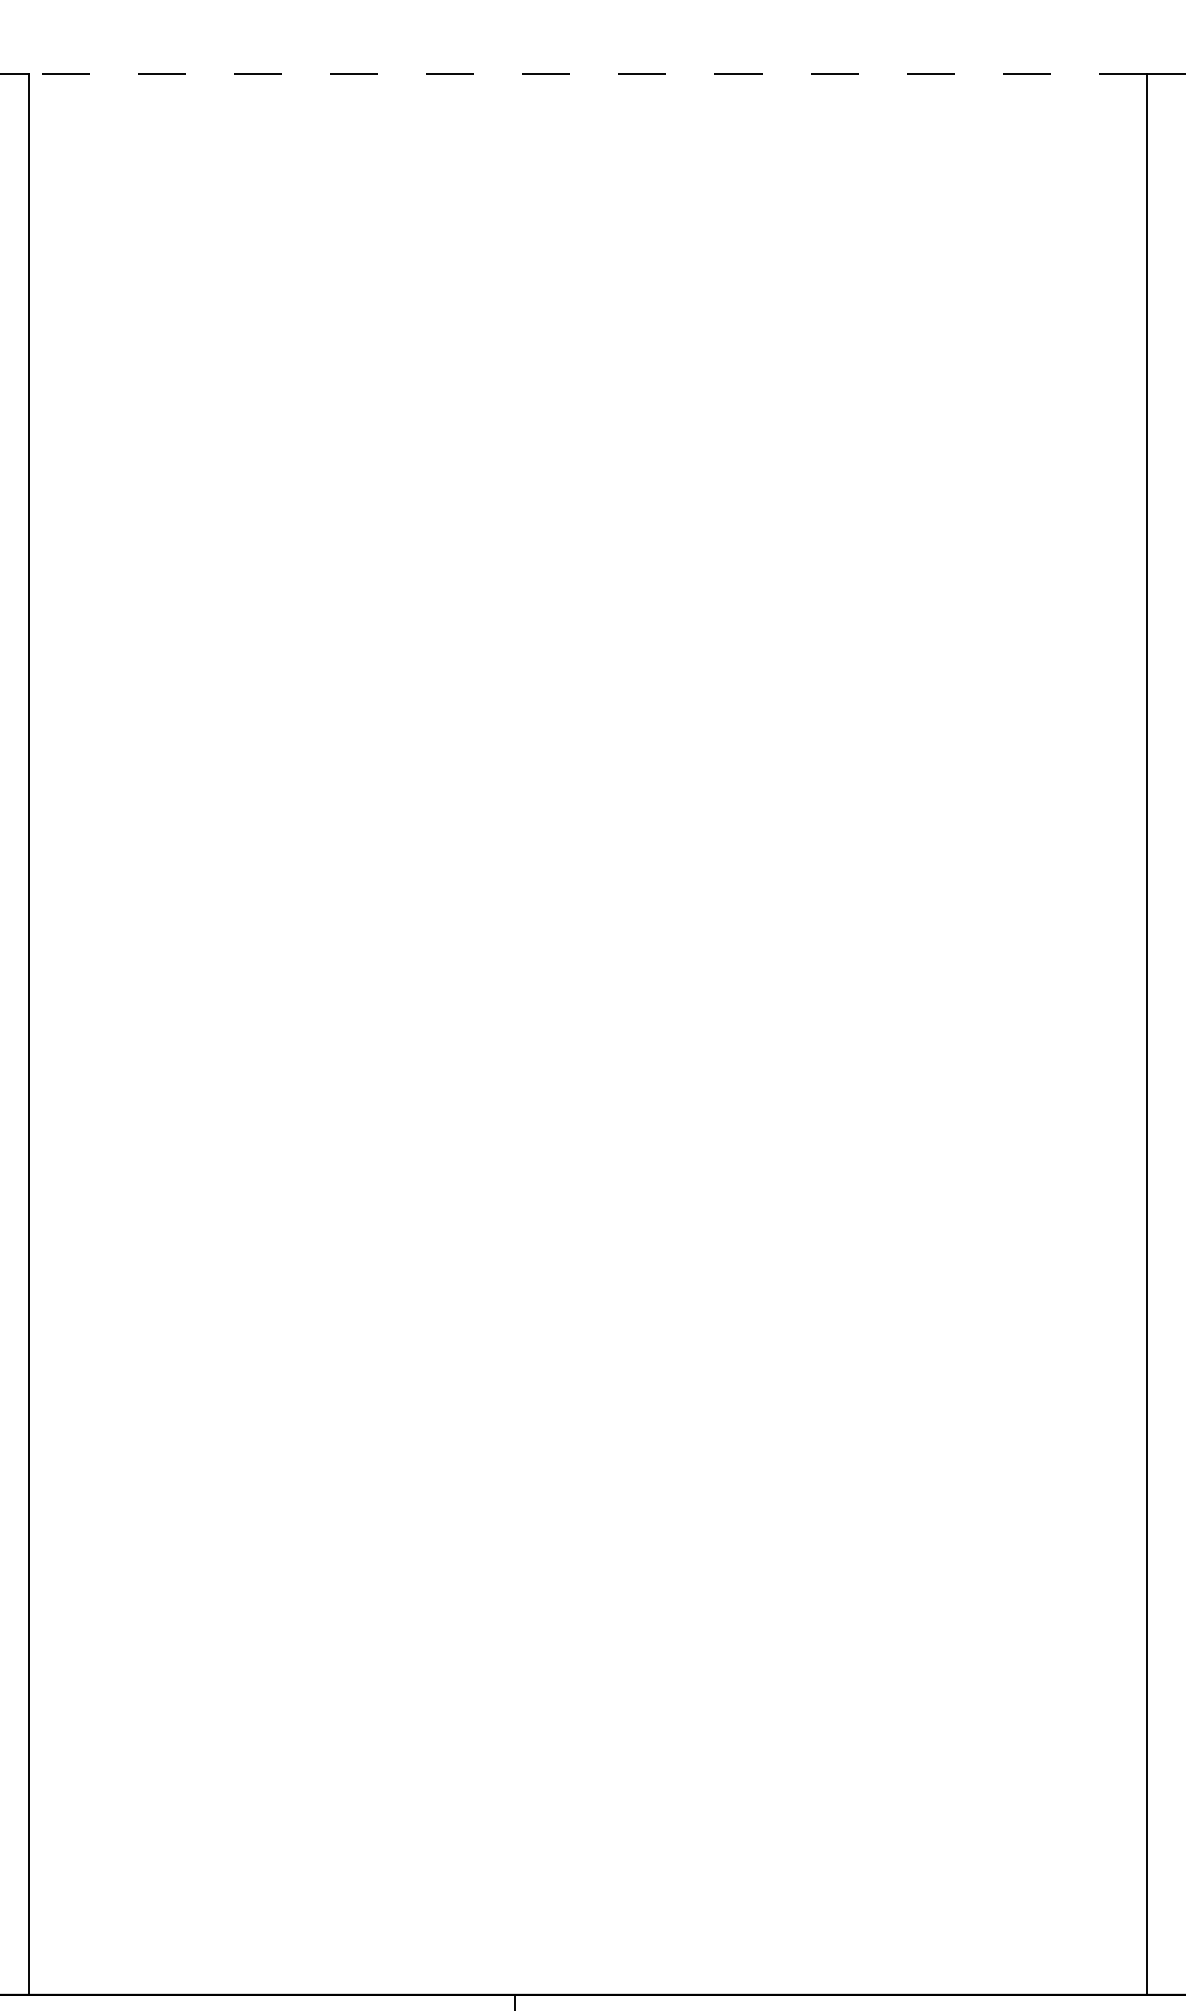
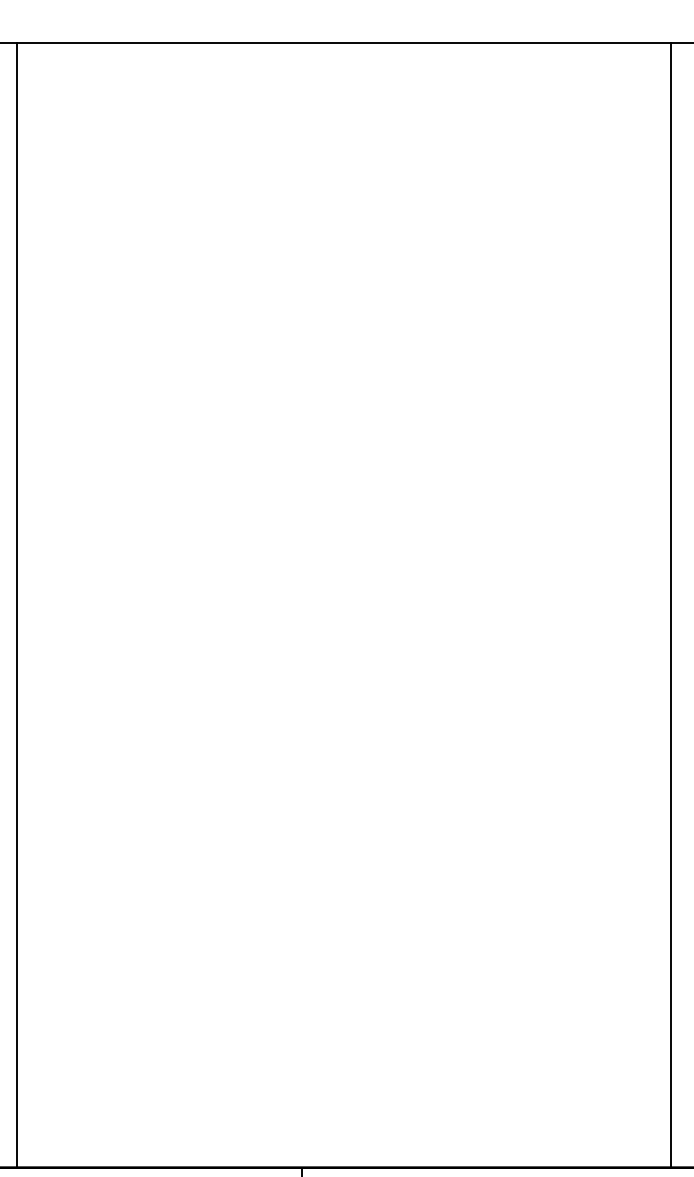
line: (587, 74) -> (343, 43), dashed -> solid

